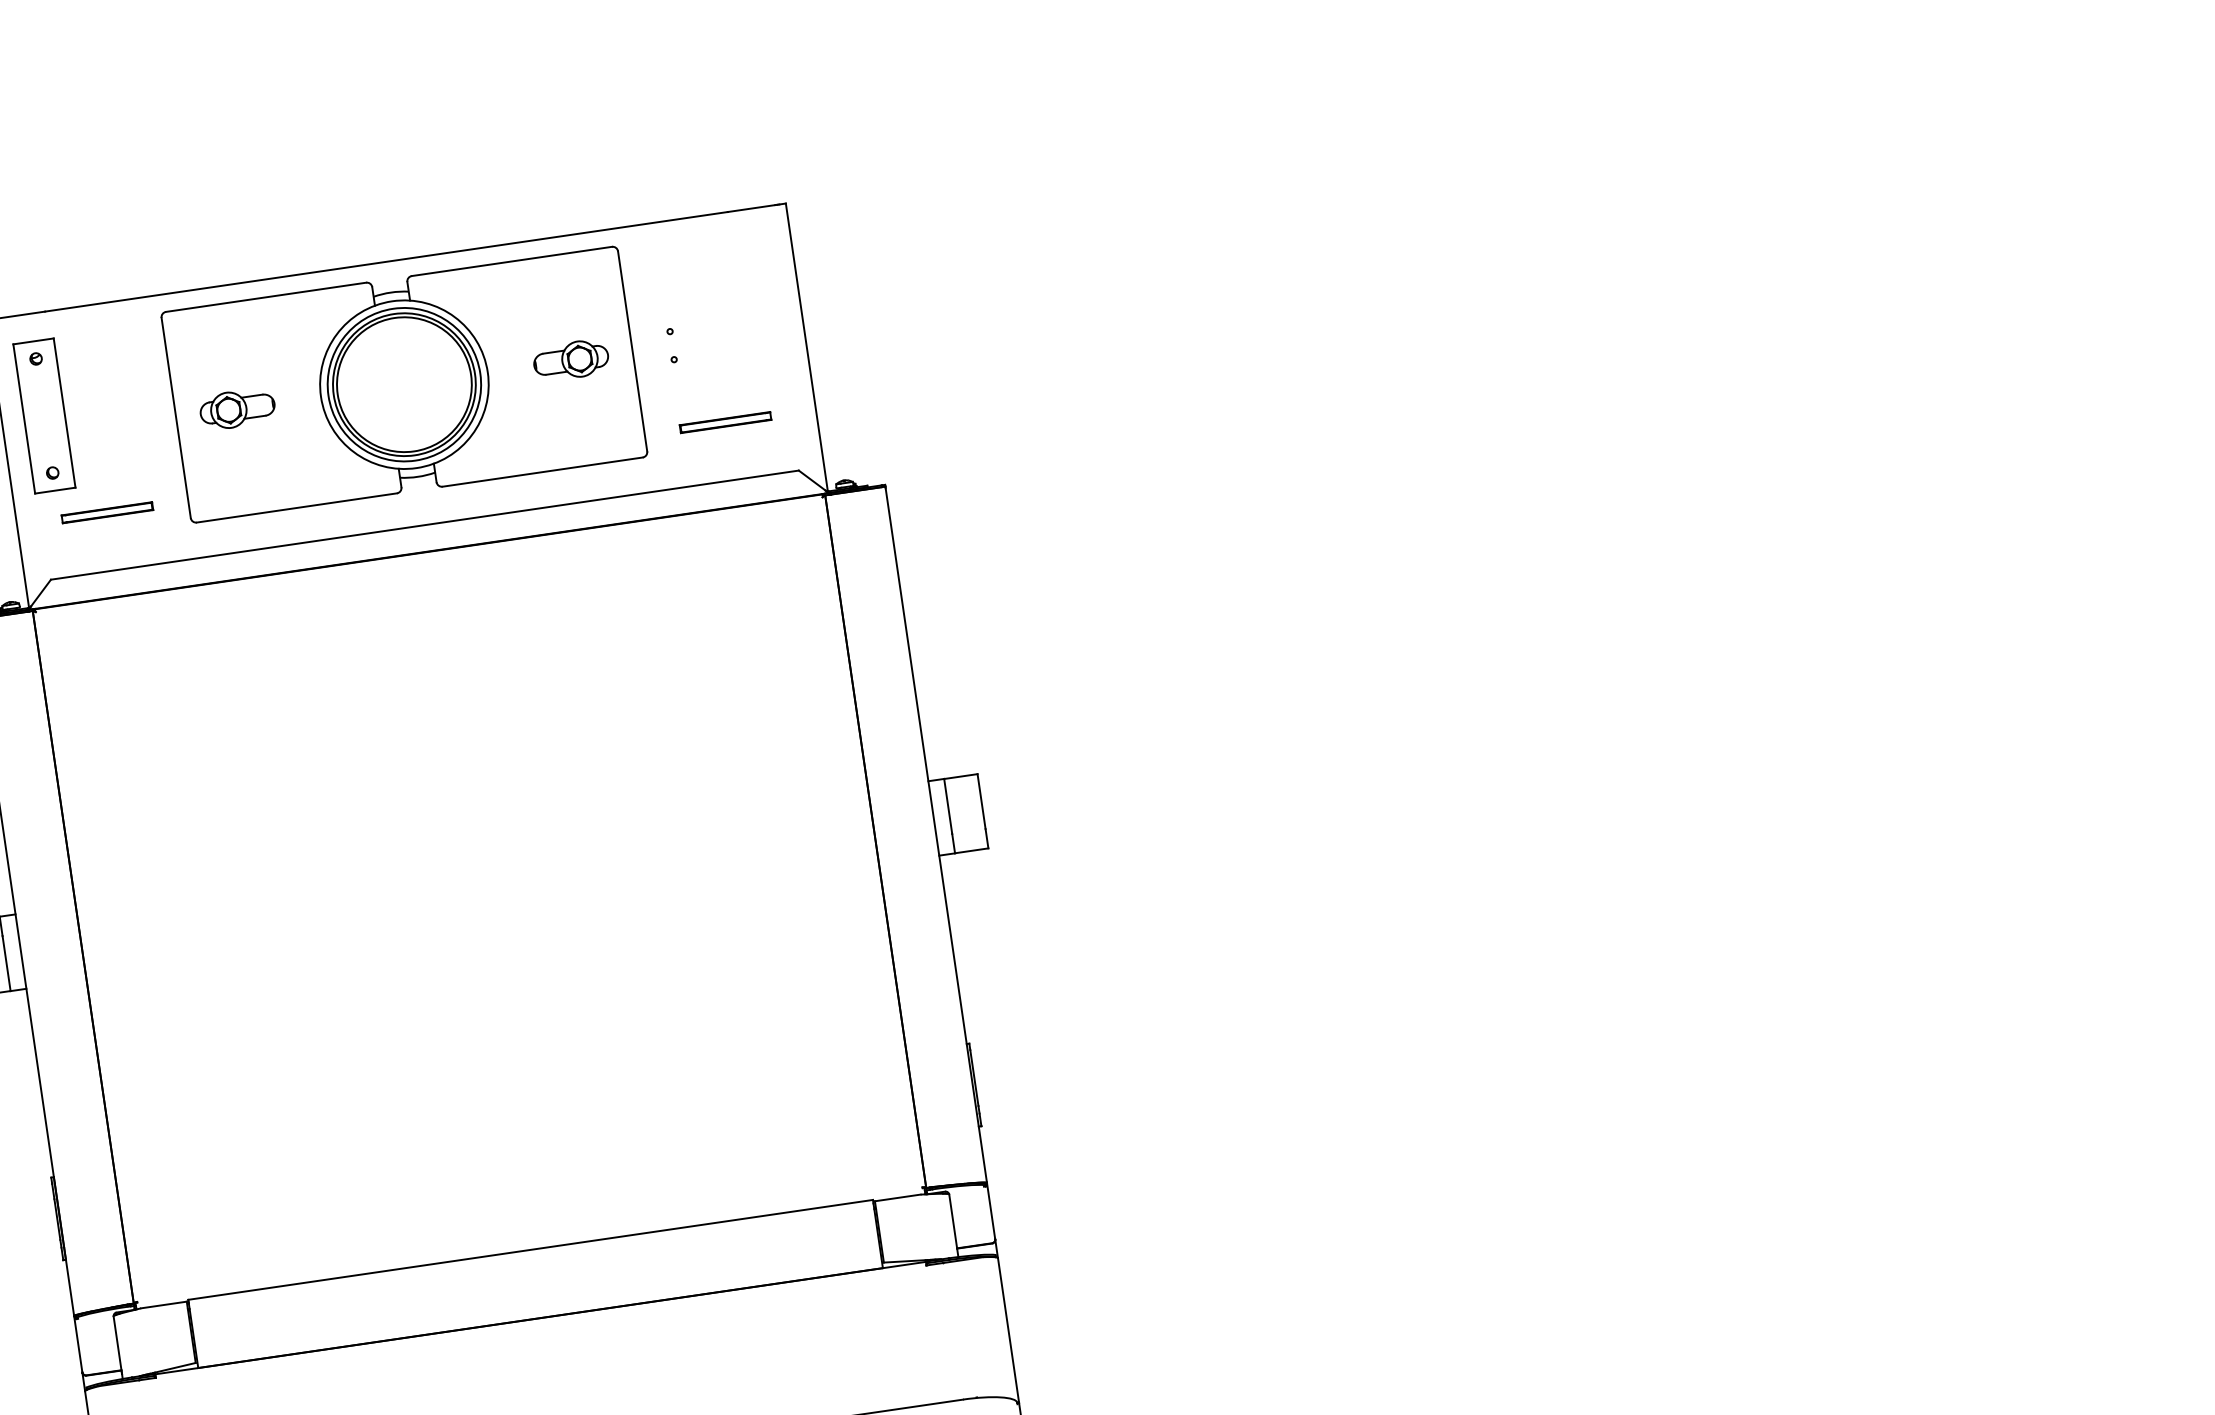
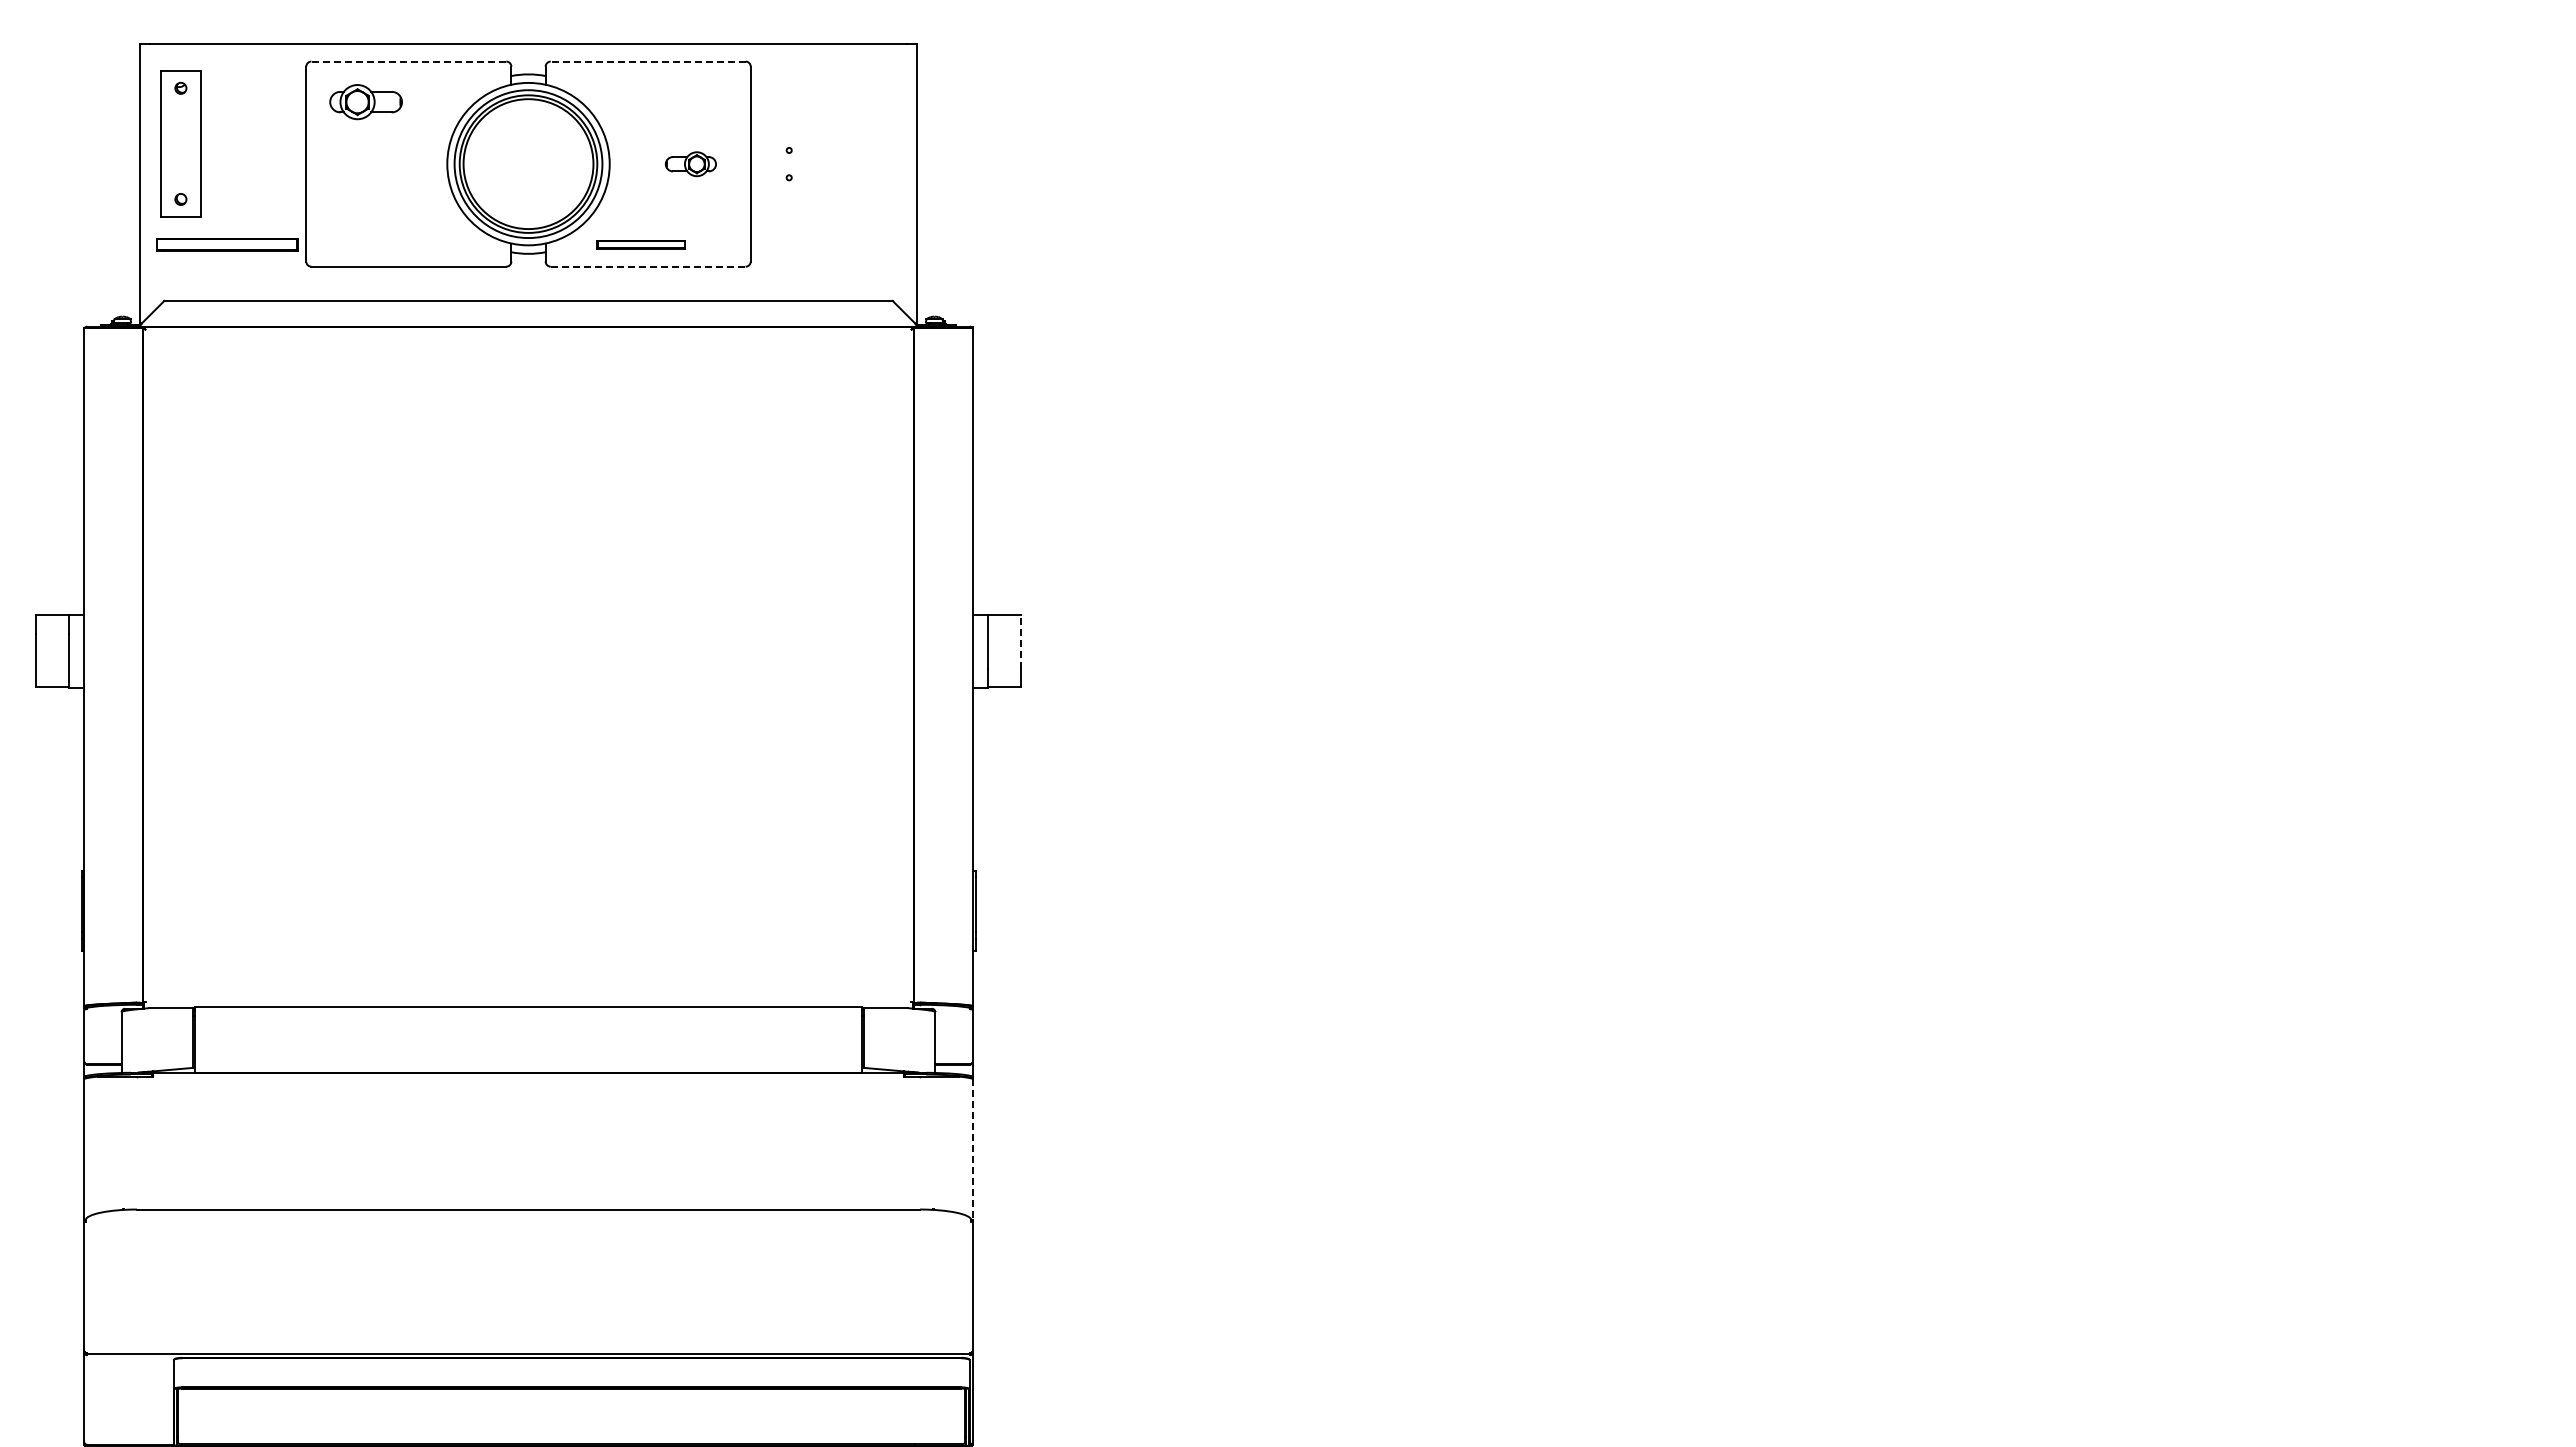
line: (511, 261) -> (647, 61), solid -> dashed
line: (265, 297) -> (408, 61), solid -> dashed
part: (570, 360) -> (690, 164), size x0.7
part: (237, 409) -> (365, 102), moved
part: (724, 422) -> (640, 244), moved
line: (542, 471) -> (648, 266), solid -> dashed
part: (107, 512) -> (227, 244), size x1.6
line: (981, 801) -> (1020, 641), solid -> dashed
line: (1009, 1330) -> (973, 1150), solid -> dashed

